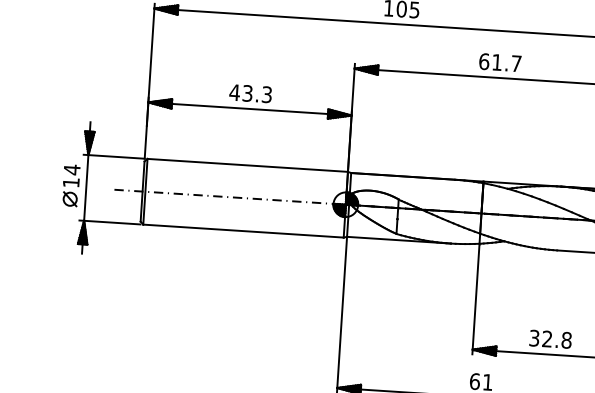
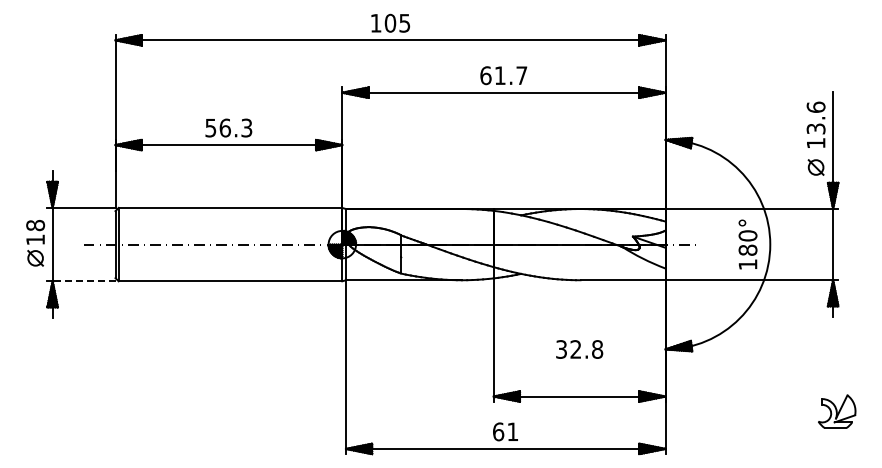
text: (240, 92) -> (217, 127), 43.3 -> 56.3
text: (72, 169) -> (35, 225), 14 -> 18
line: (111, 222) -> (83, 281), solid -> dashed
text: (550, 339) -> (579, 349), moved

